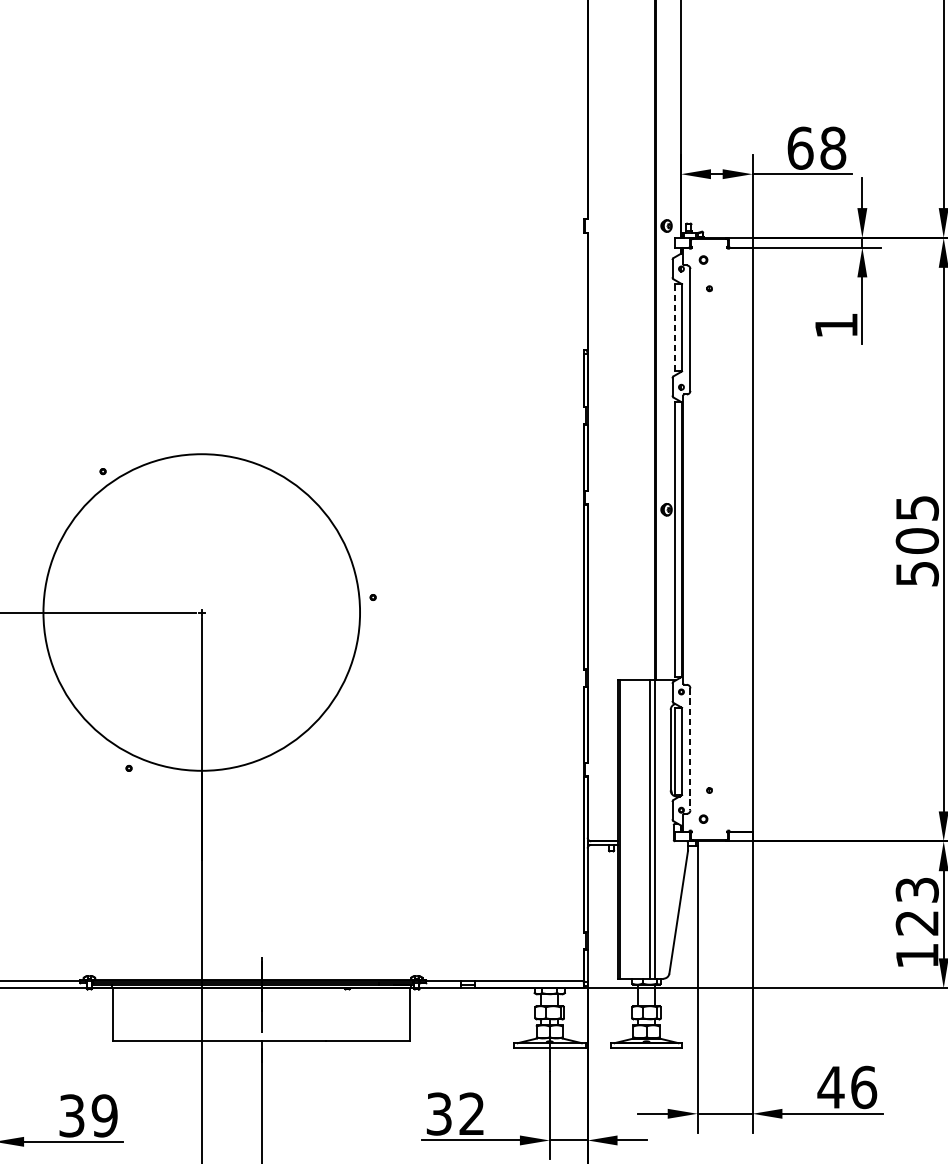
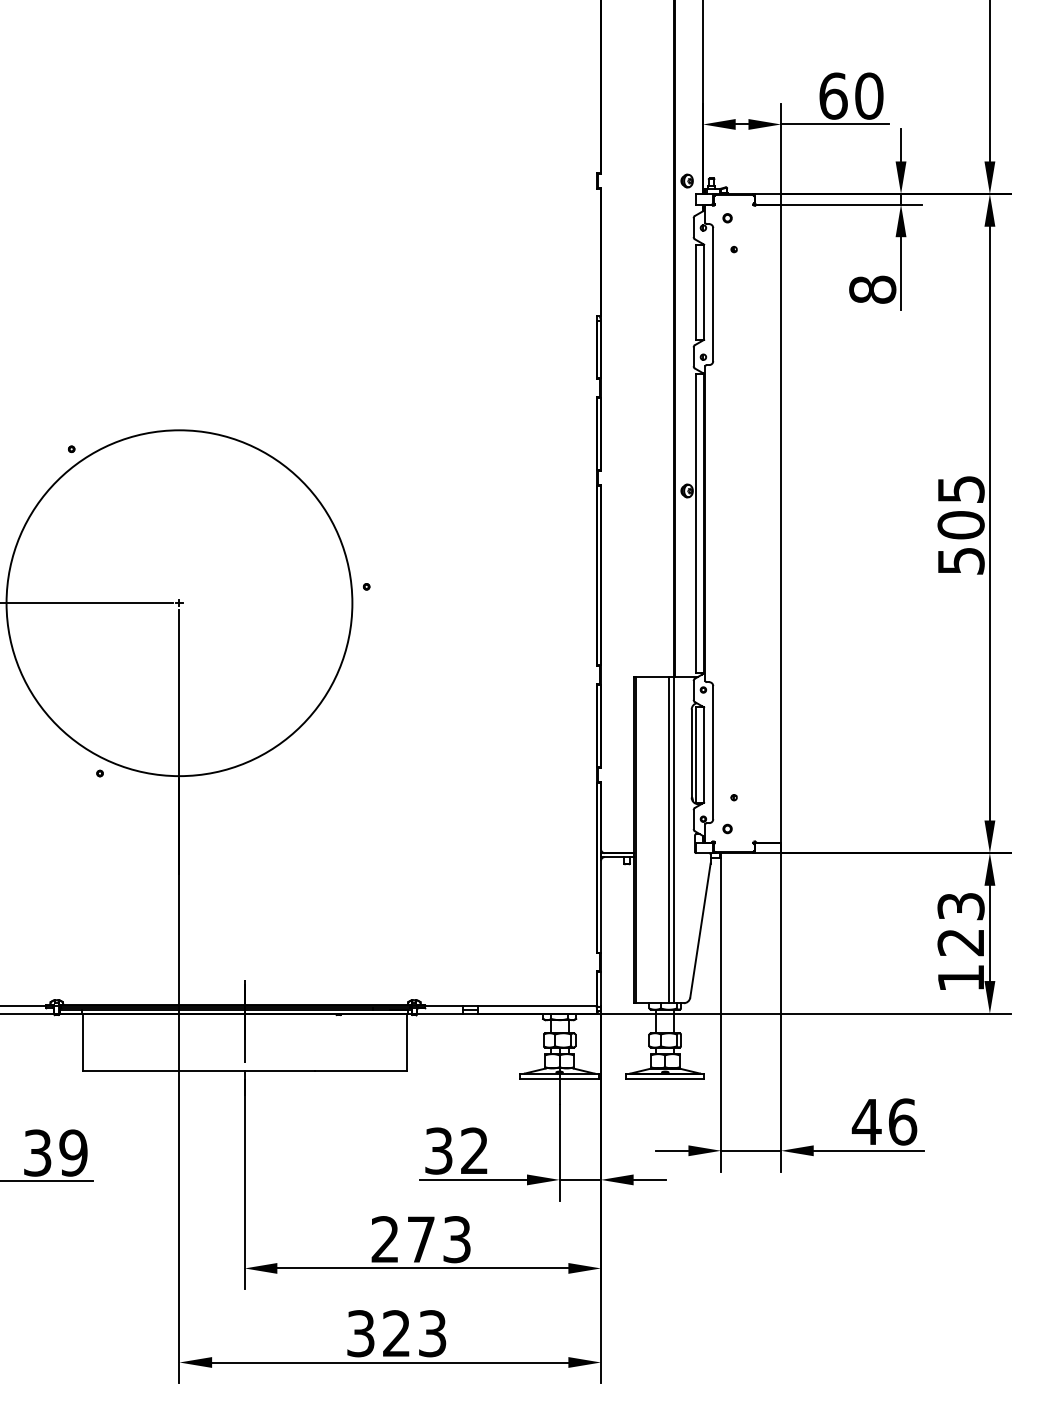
text: (833, 147) -> (869, 95), 68 -> 60
text: (836, 325) -> (872, 289), 1 -> 8
line: (675, 328) -> (696, 292), dashed -> solid
line: (690, 749) -> (713, 752), dashed -> solid

